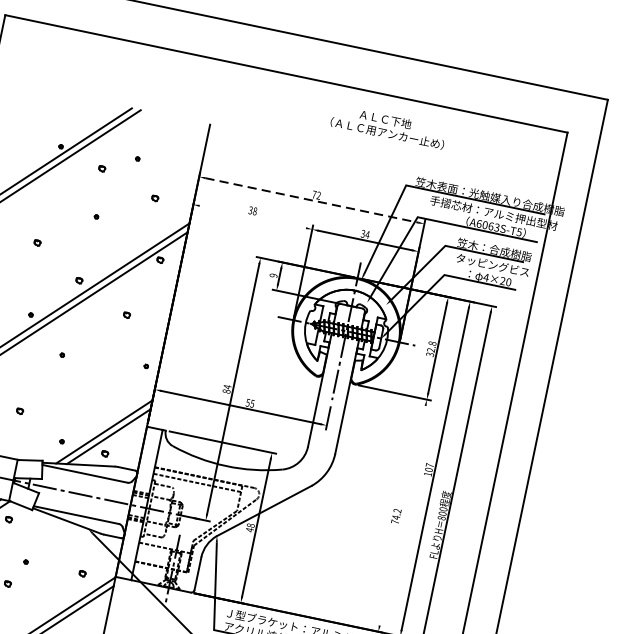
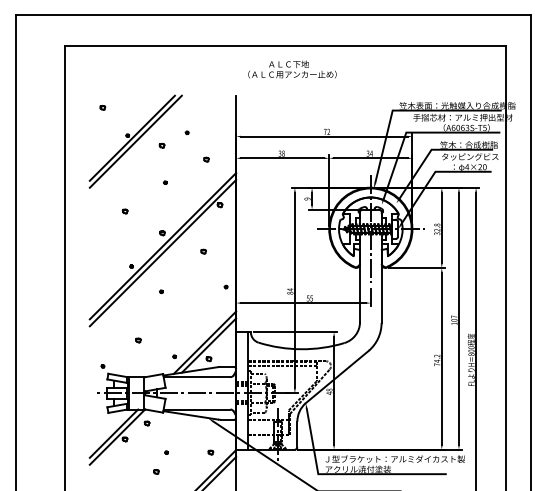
part: (36, 104) -> (102, 107), added
text: (388, 127) -> (292, 69), moved
line: (312, 200) -> (324, 136), dashed -> solid
line: (252, 217) -> (282, 158), added
line: (402, 515) -> (441, 358), added

